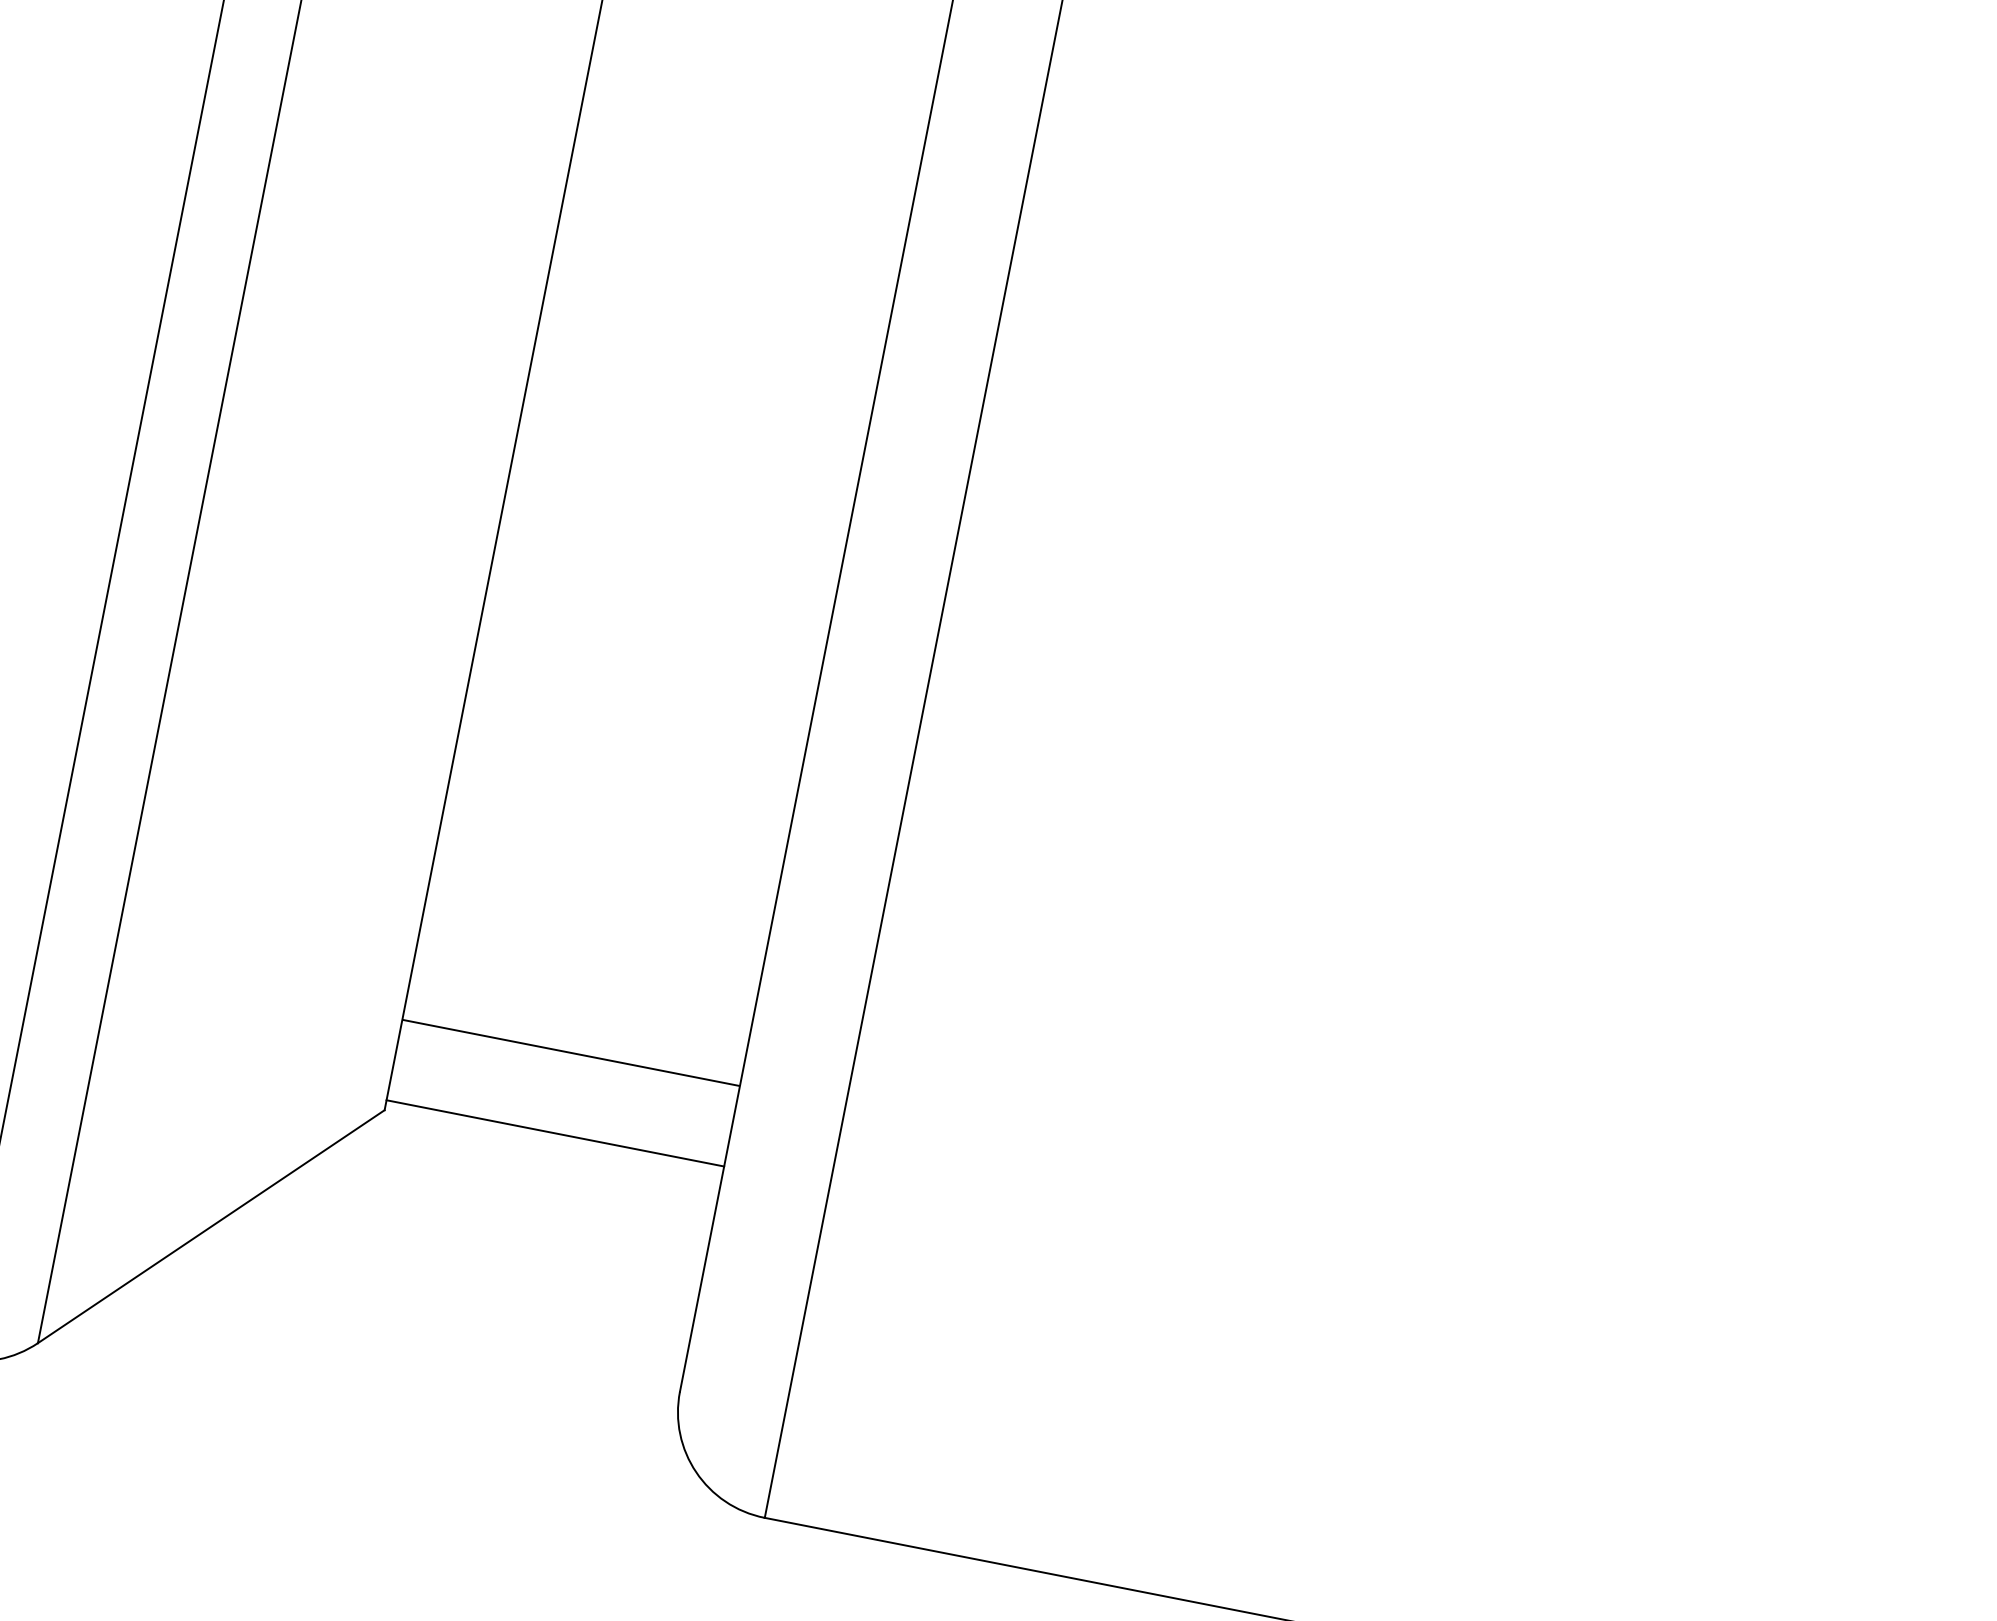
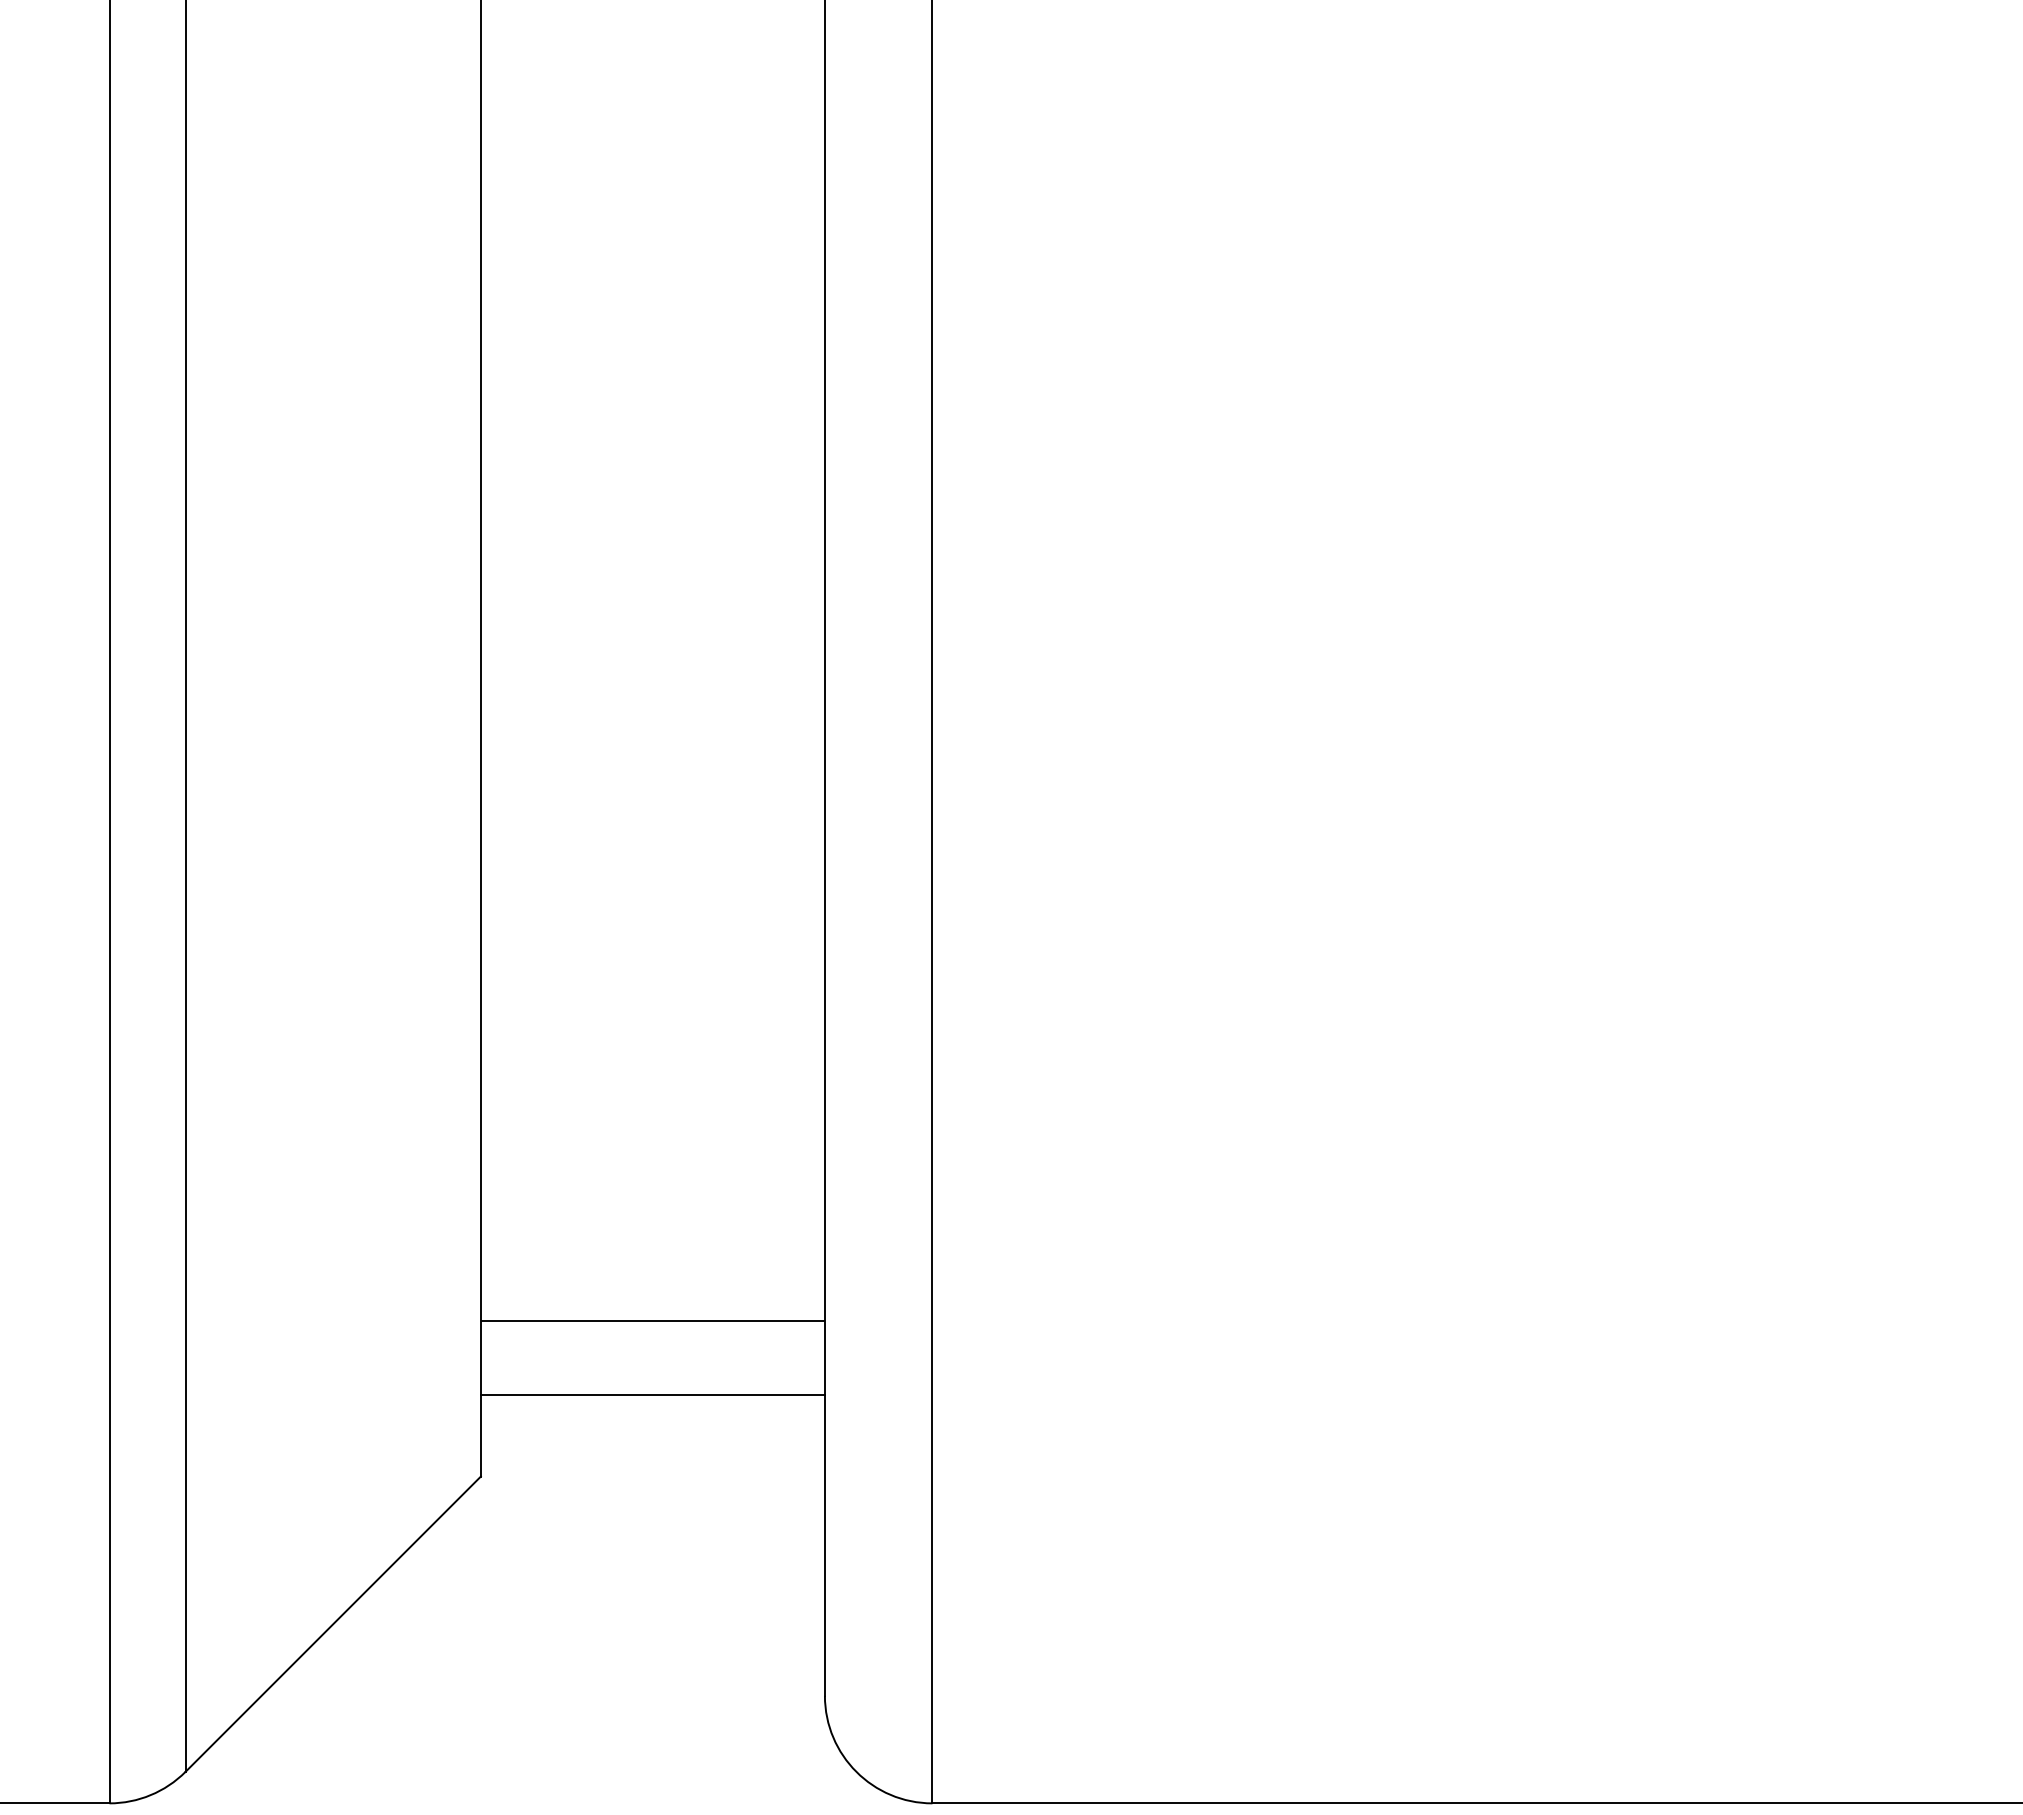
line: (570, 1052) -> (652, 1321), moved
line: (554, 1133) -> (652, 1395), moved

